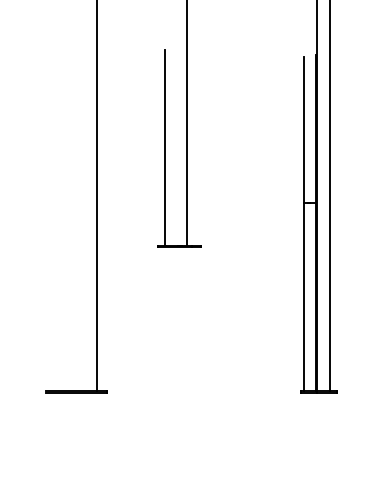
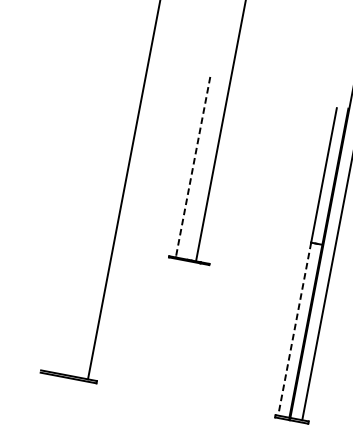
line: (164, 147) -> (192, 166), solid -> dashed
line: (303, 297) -> (294, 329), solid -> dashed

